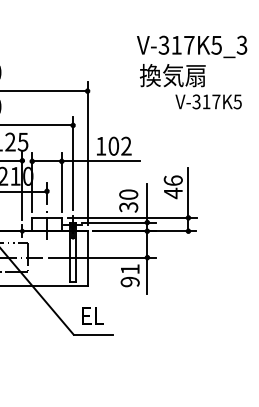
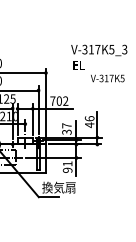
text: (172, 74) -> (89, 64), 換気扇 -> EL
text: (100, 144) -> (52, 100), 102 -> 702
text: (127, 194) -> (66, 125), 30 -> 37
text: (112, 315) -> (58, 187), EL -> 換気扇

